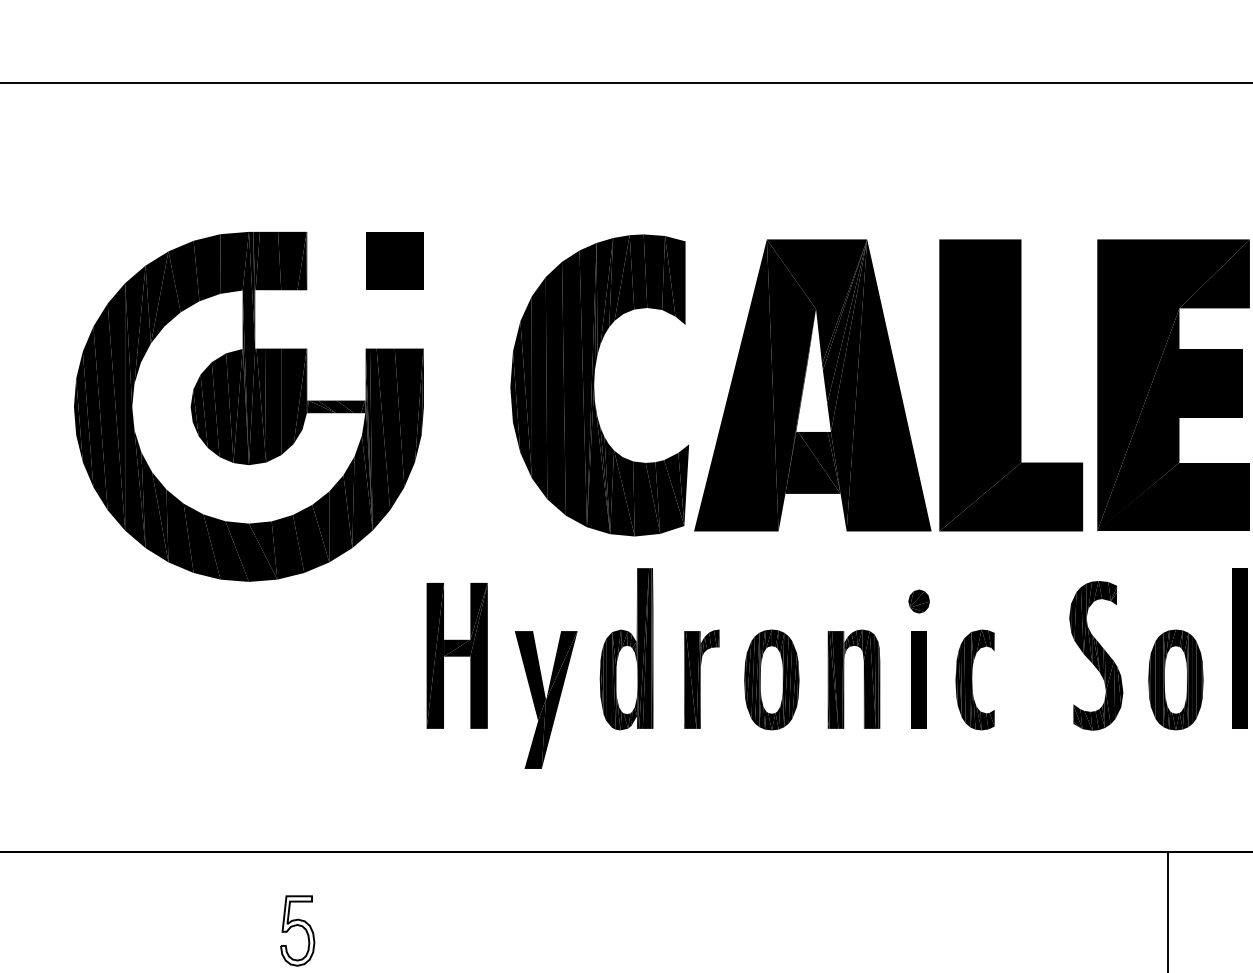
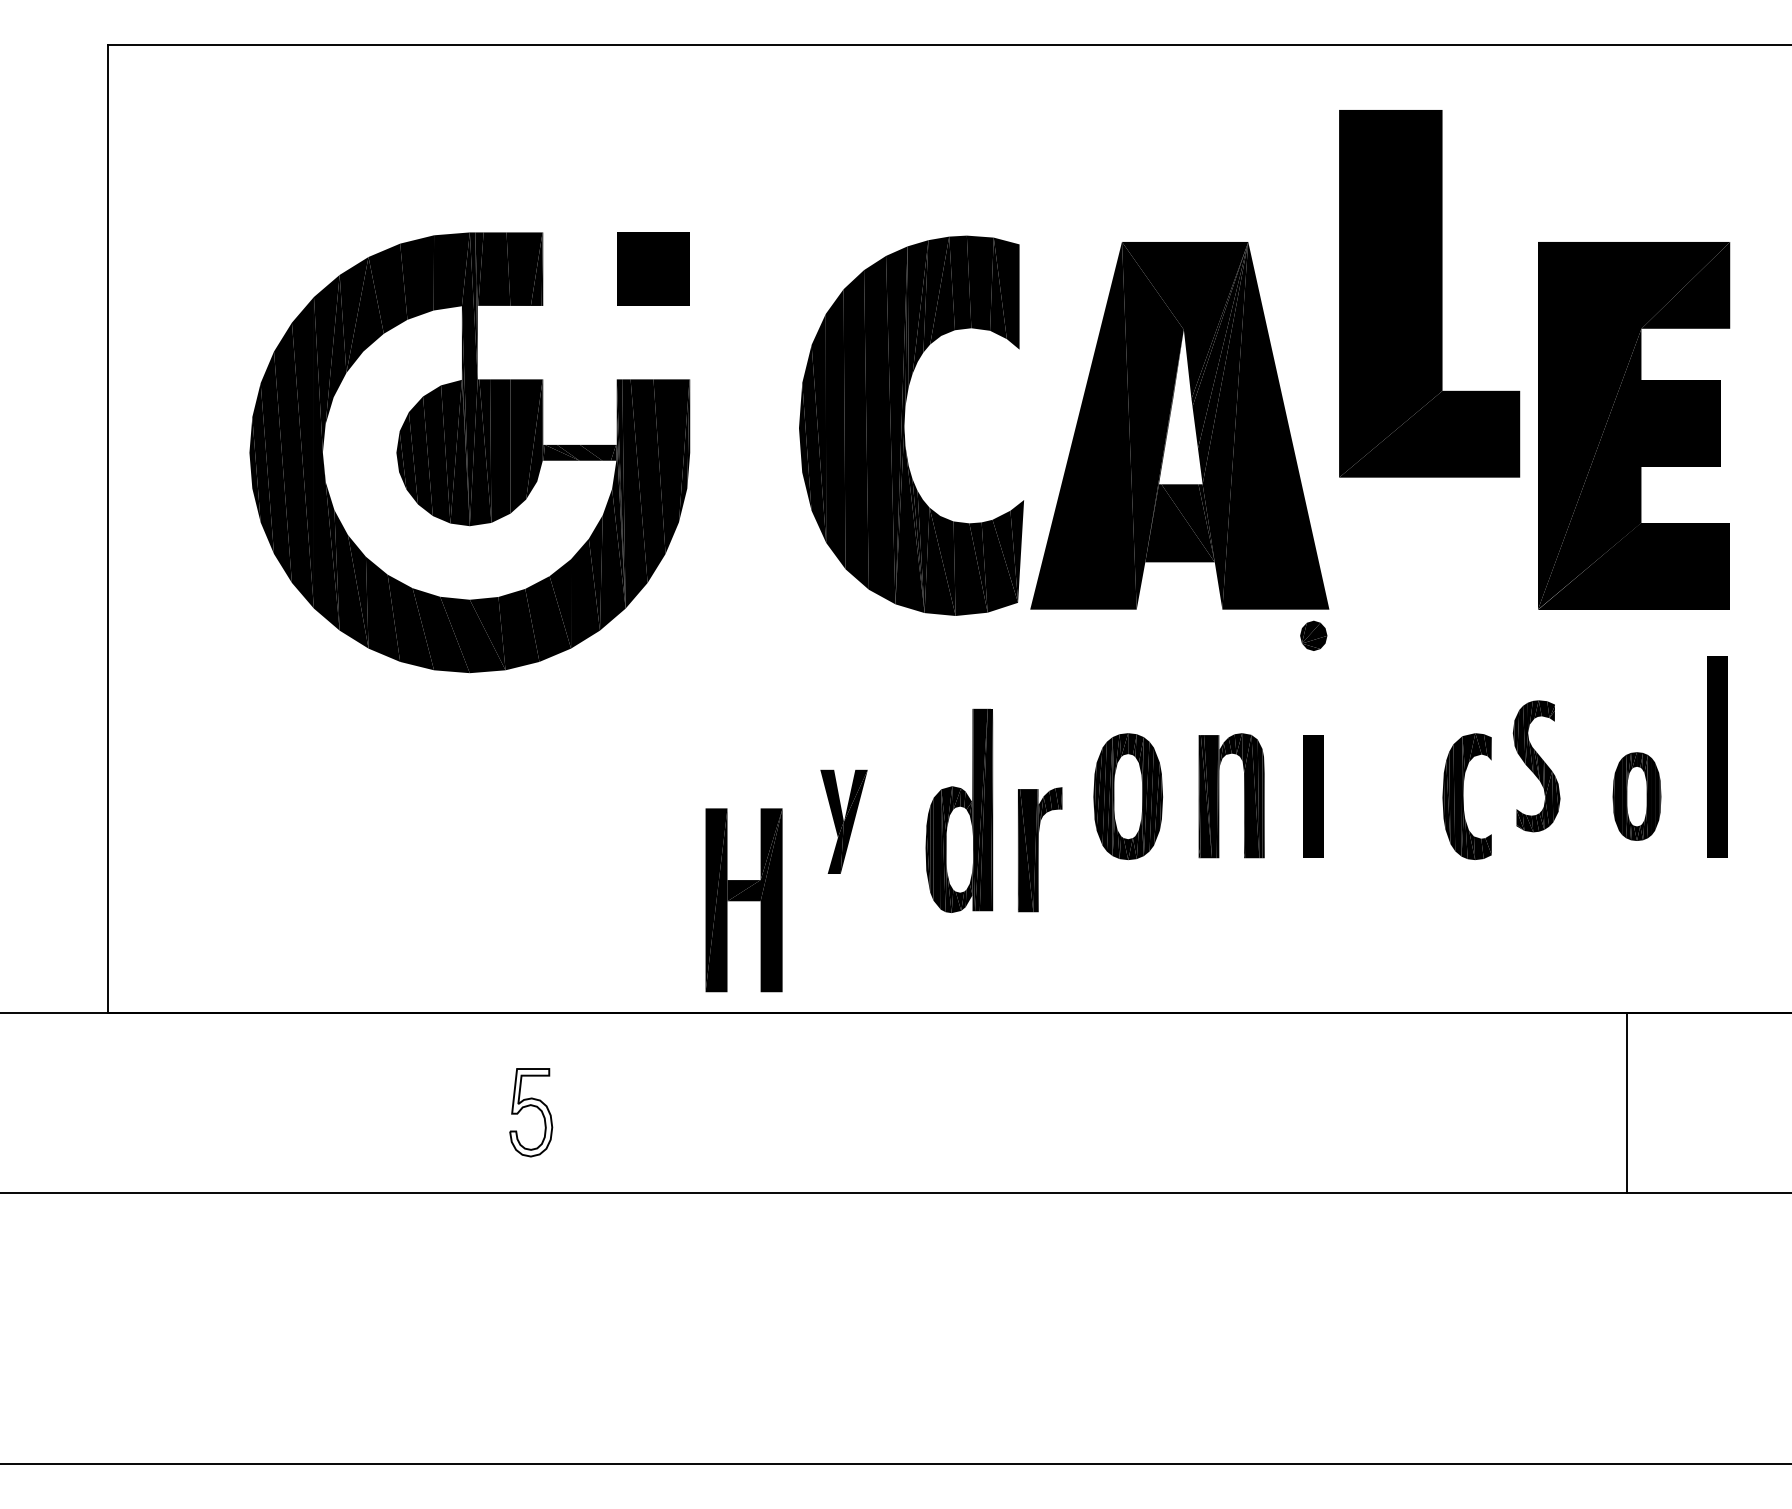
part: (1011, 385) -> (1429, 293), moved
part: (918, 601) -> (1313, 635), moved
part: (626, 648) -> (959, 810), moved
part: (456, 656) -> (743, 900), moved
part: (1096, 656) -> (1536, 766), size x0.7
part: (702, 679) -> (1040, 849), moved
part: (974, 679) -> (1466, 796), moved
part: (1175, 679) -> (1636, 796), size x0.7
part: (545, 699) -> (843, 821), size x0.6

